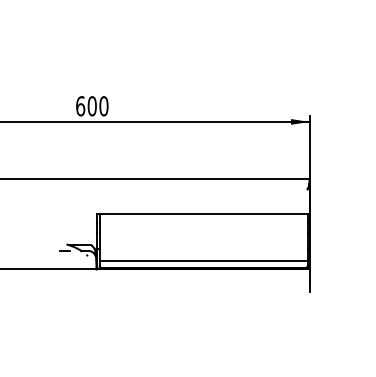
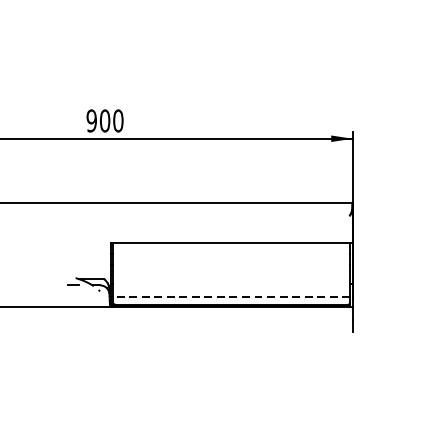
text: (80, 106) -> (91, 121), 600 -> 900
line: (203, 260) -> (231, 296), solid -> dashed

